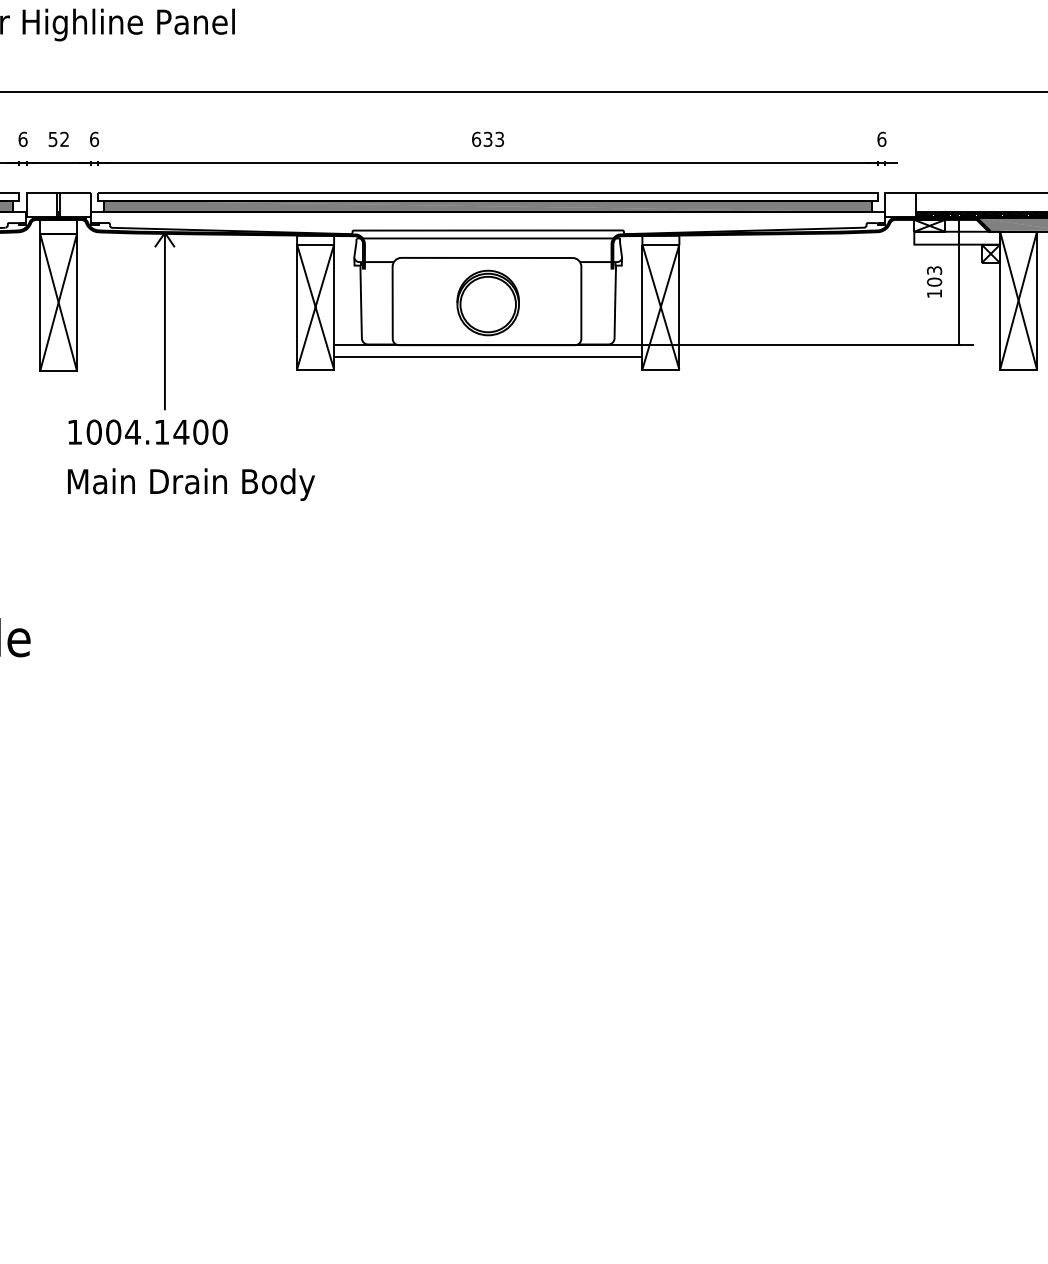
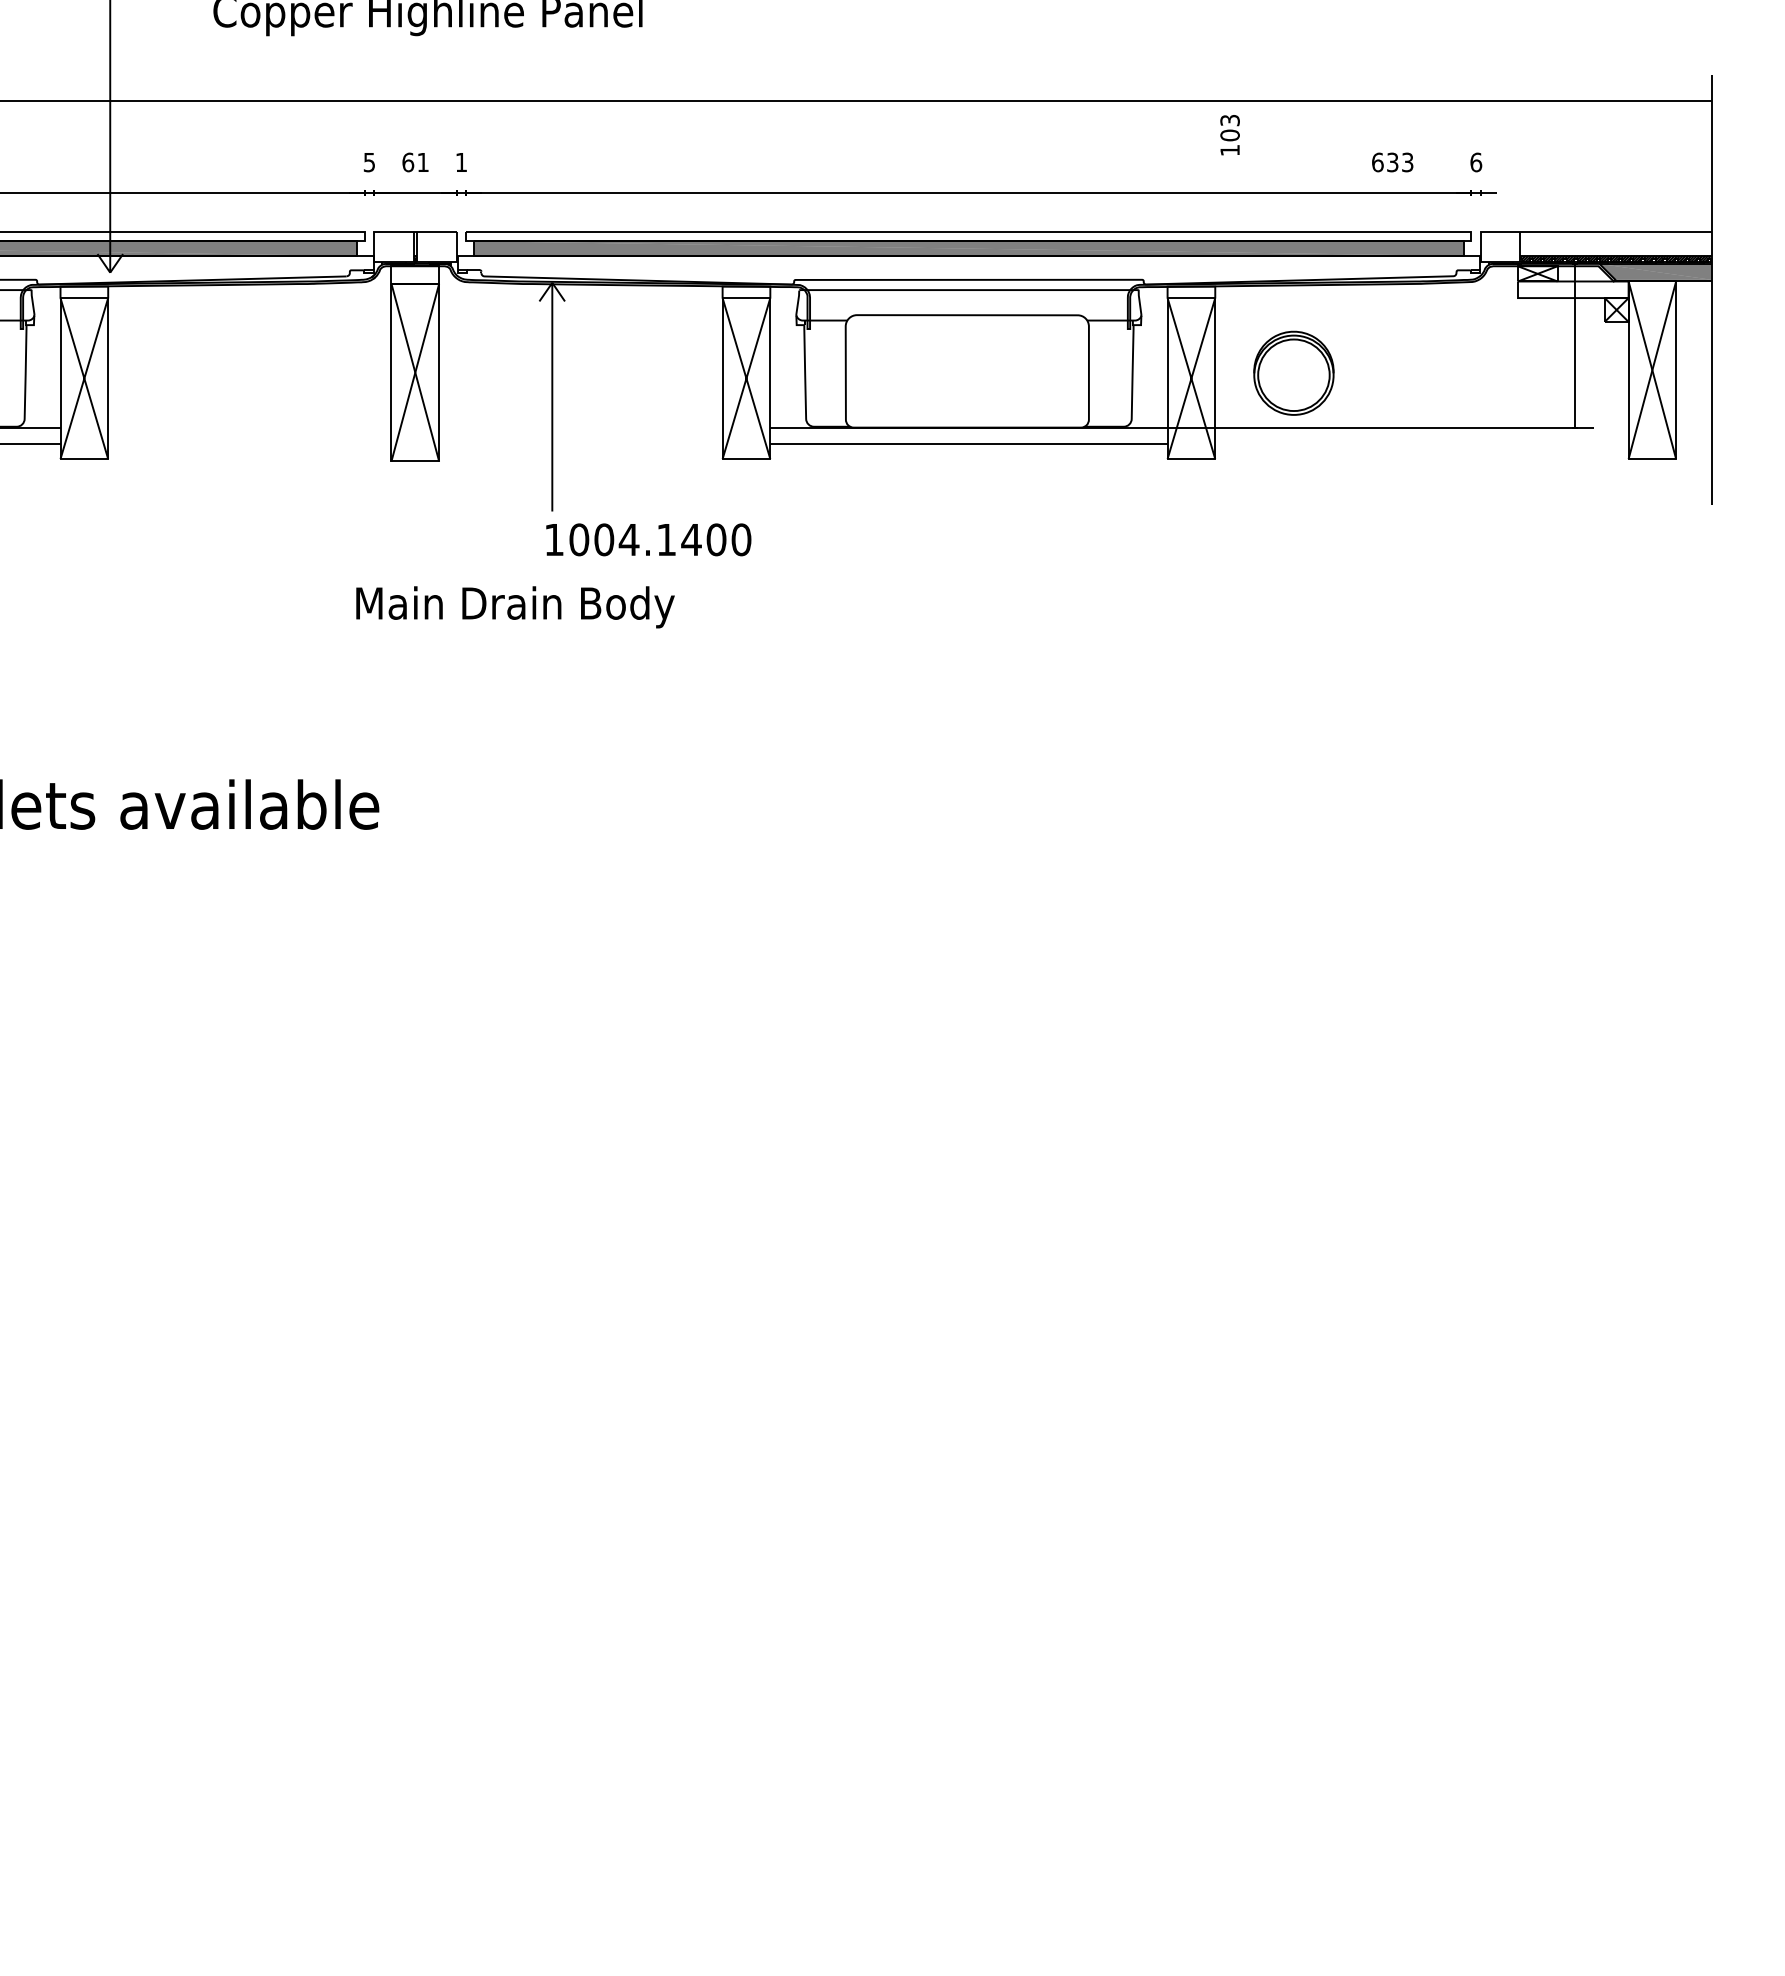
text: (23, 139) -> (369, 162), 6 -> 5
text: (58, 139) -> (415, 162), 52 -> 61
text: (94, 139) -> (461, 162), 6 -> 1
text: (487, 139) -> (1392, 162), moved
text: (934, 282) -> (1229, 135), moved
part: (487, 302) -> (1293, 372), moved
text: (148, 431) -> (648, 539), moved
text: (191, 484) -> (515, 607), moved

